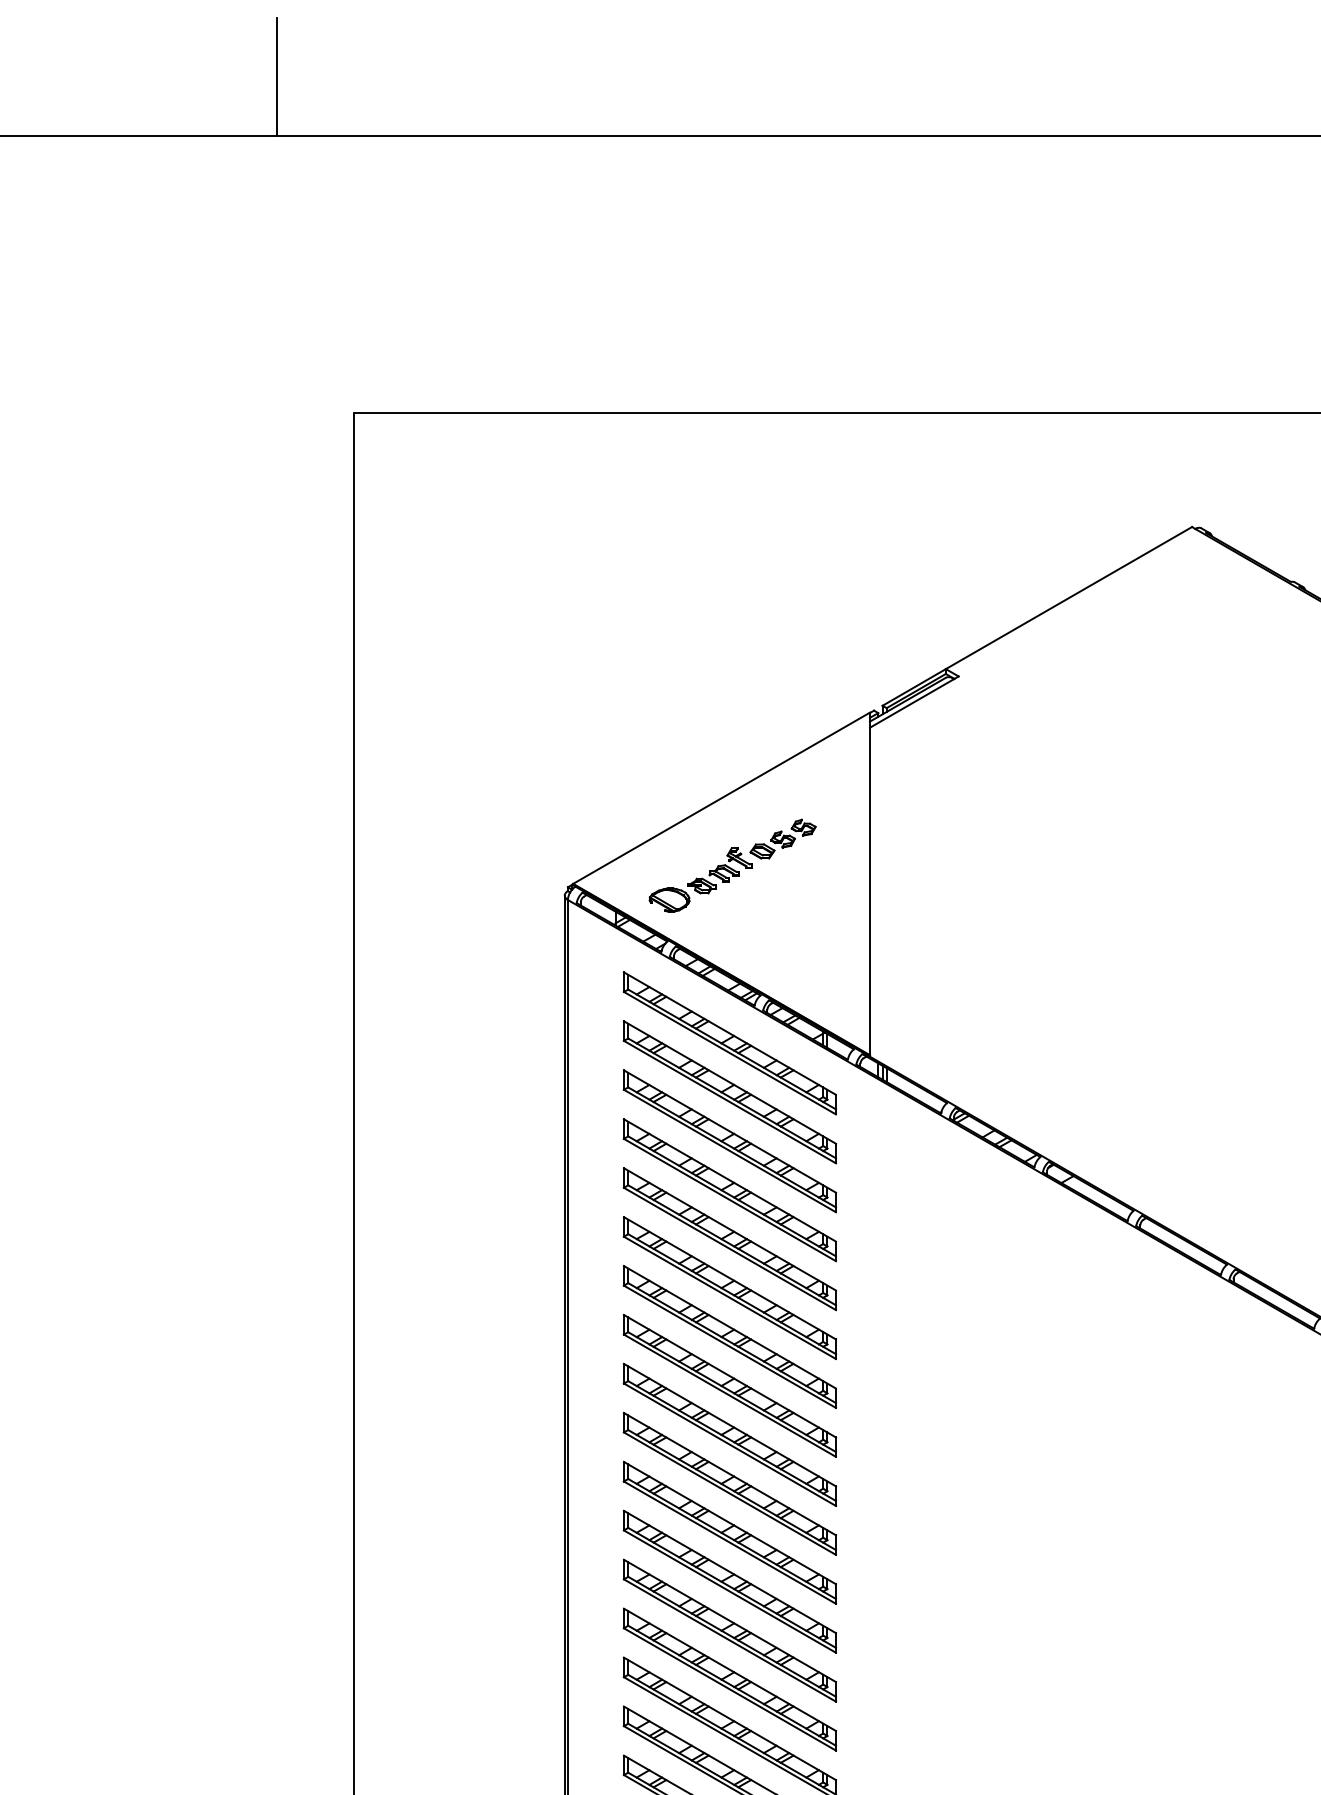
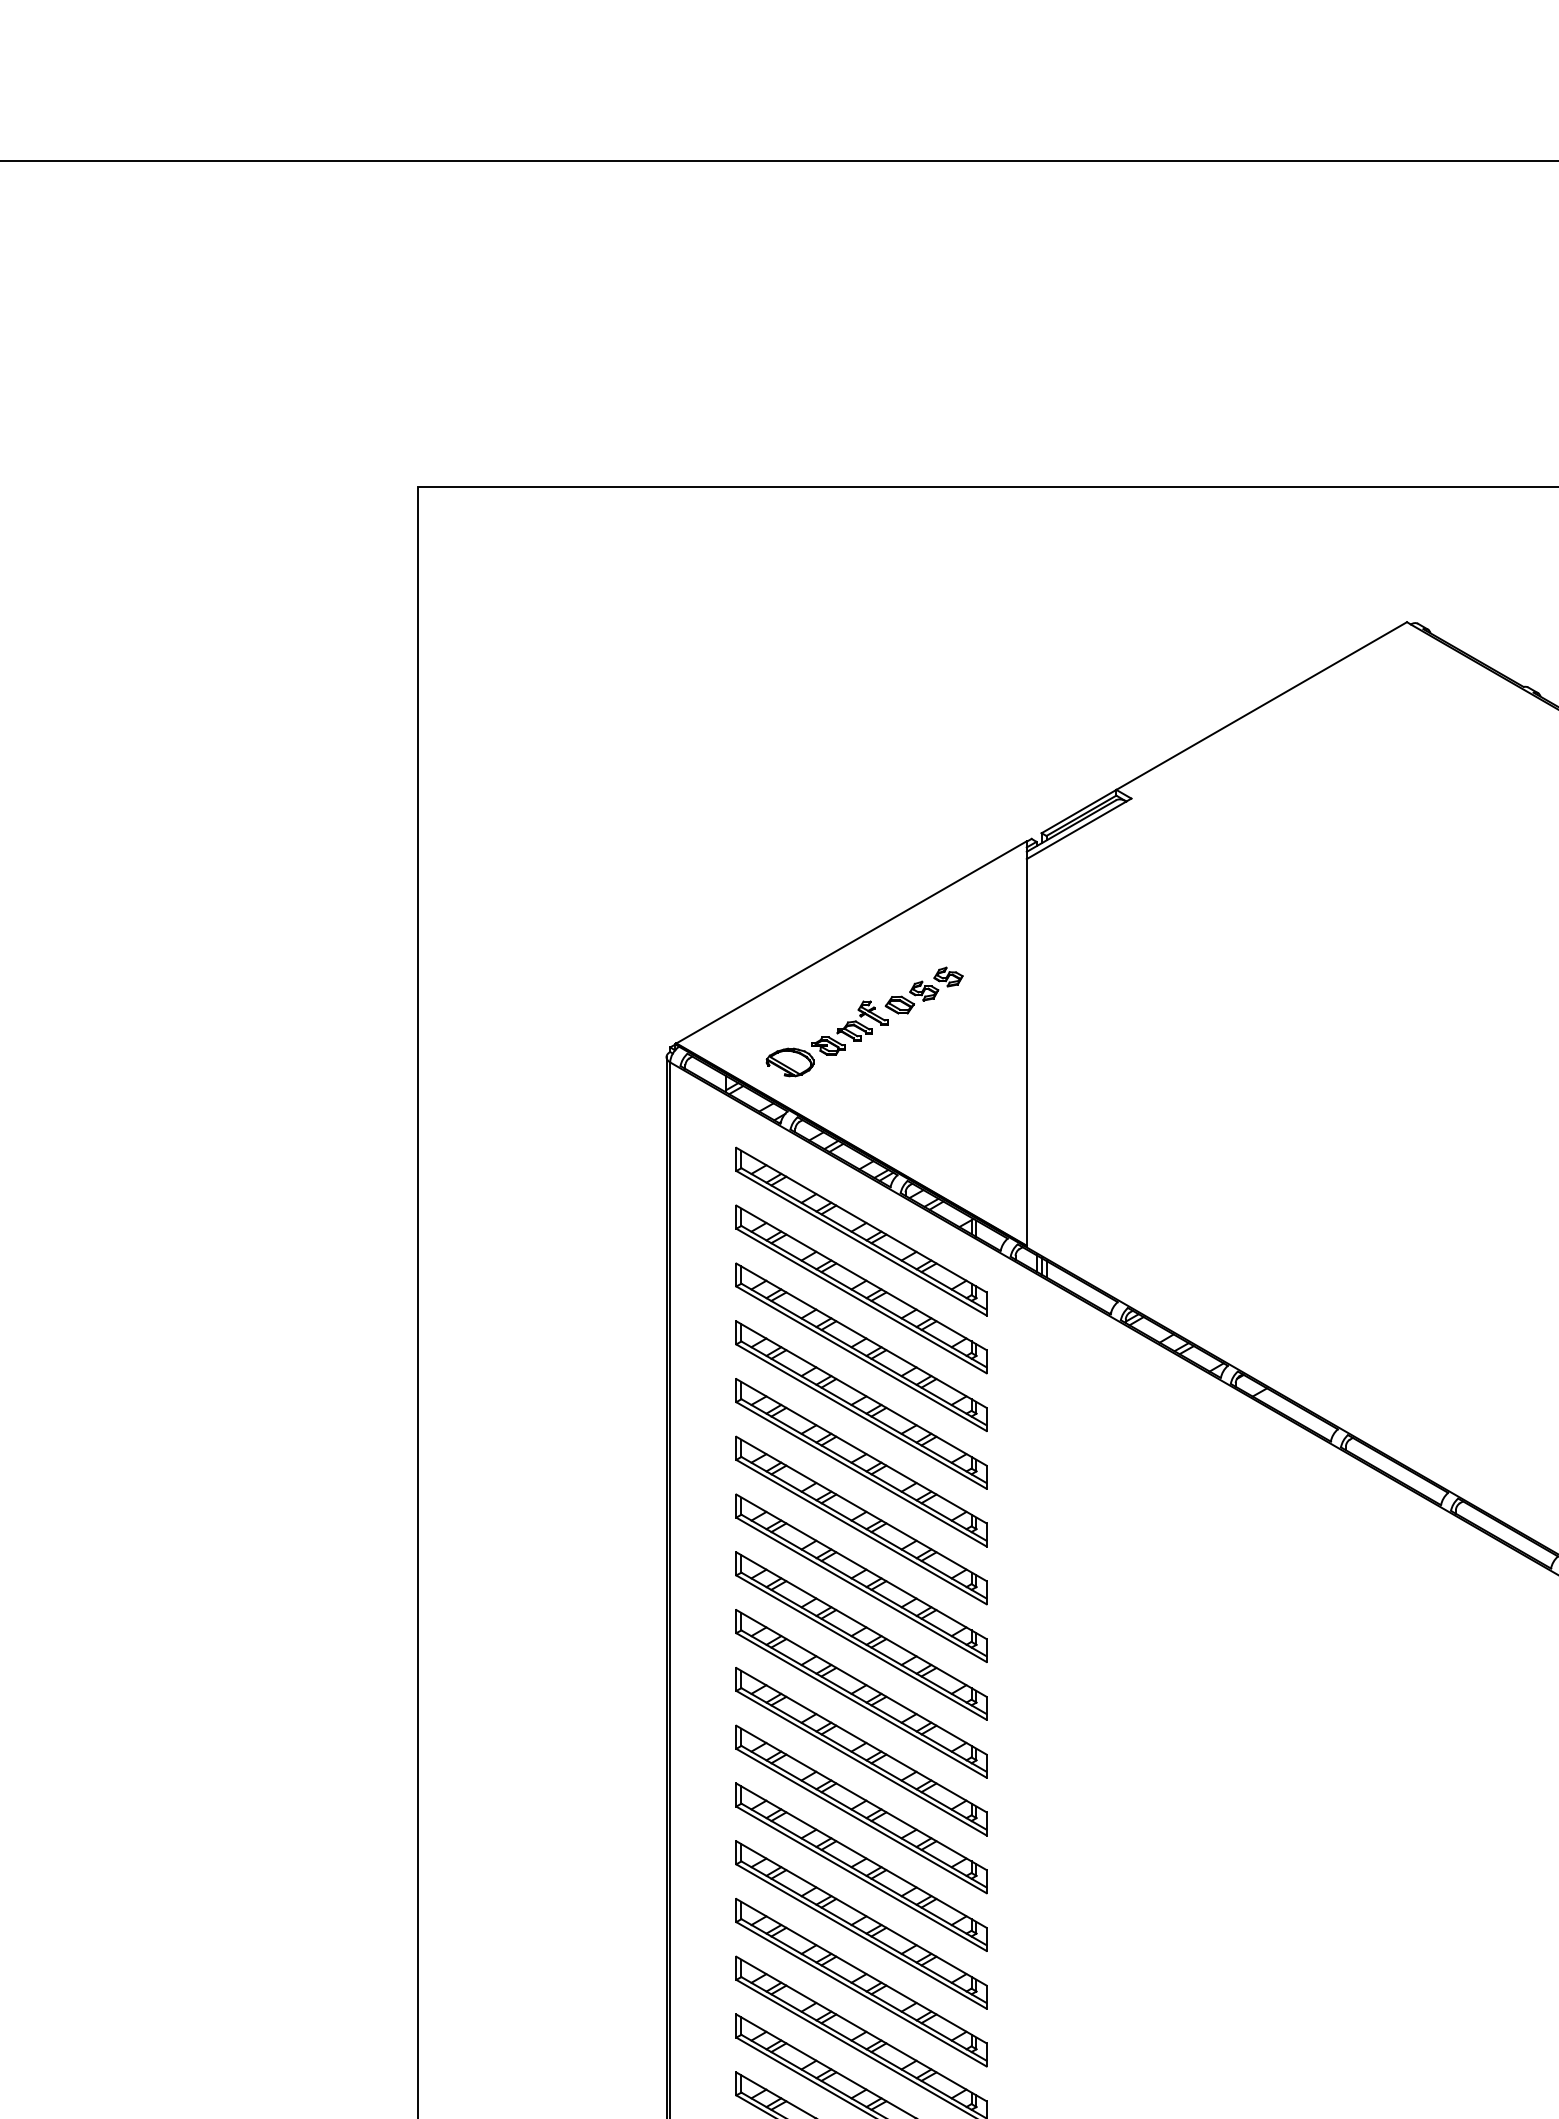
line: (277, 77) -> (327, 91), removed

